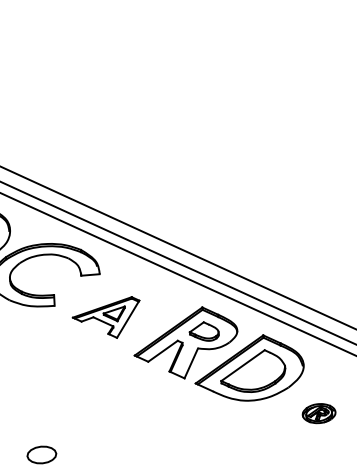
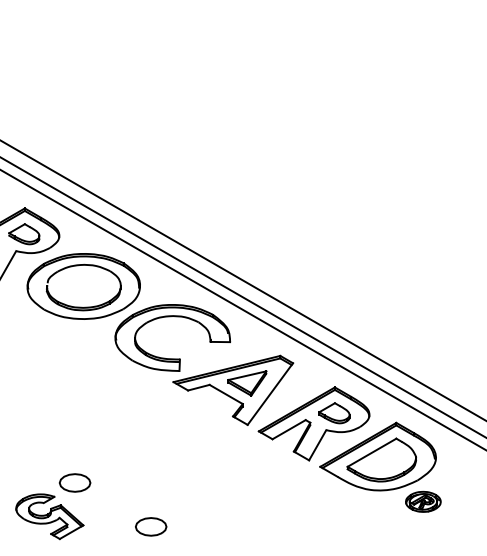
part: (107, 318) -> (233, 389), size x1.67
part: (319, 413) -> (423, 501), moved

